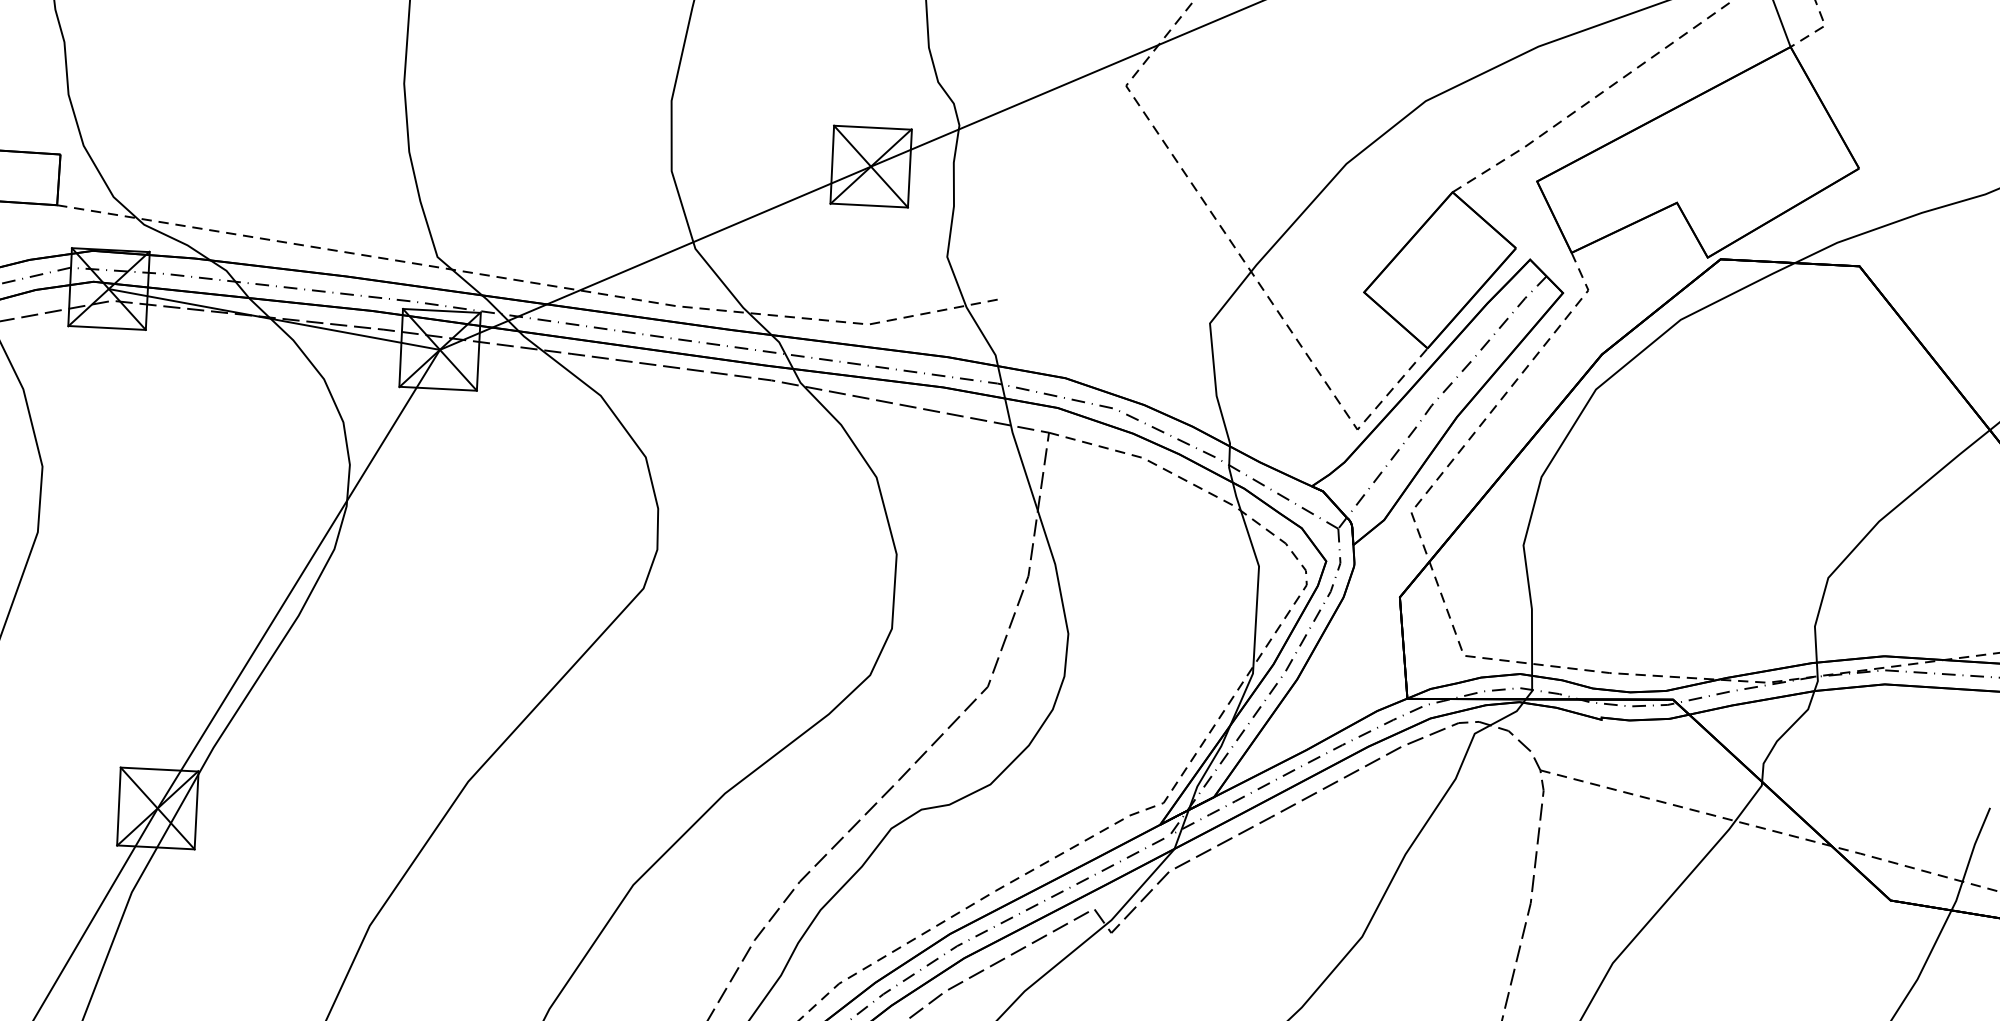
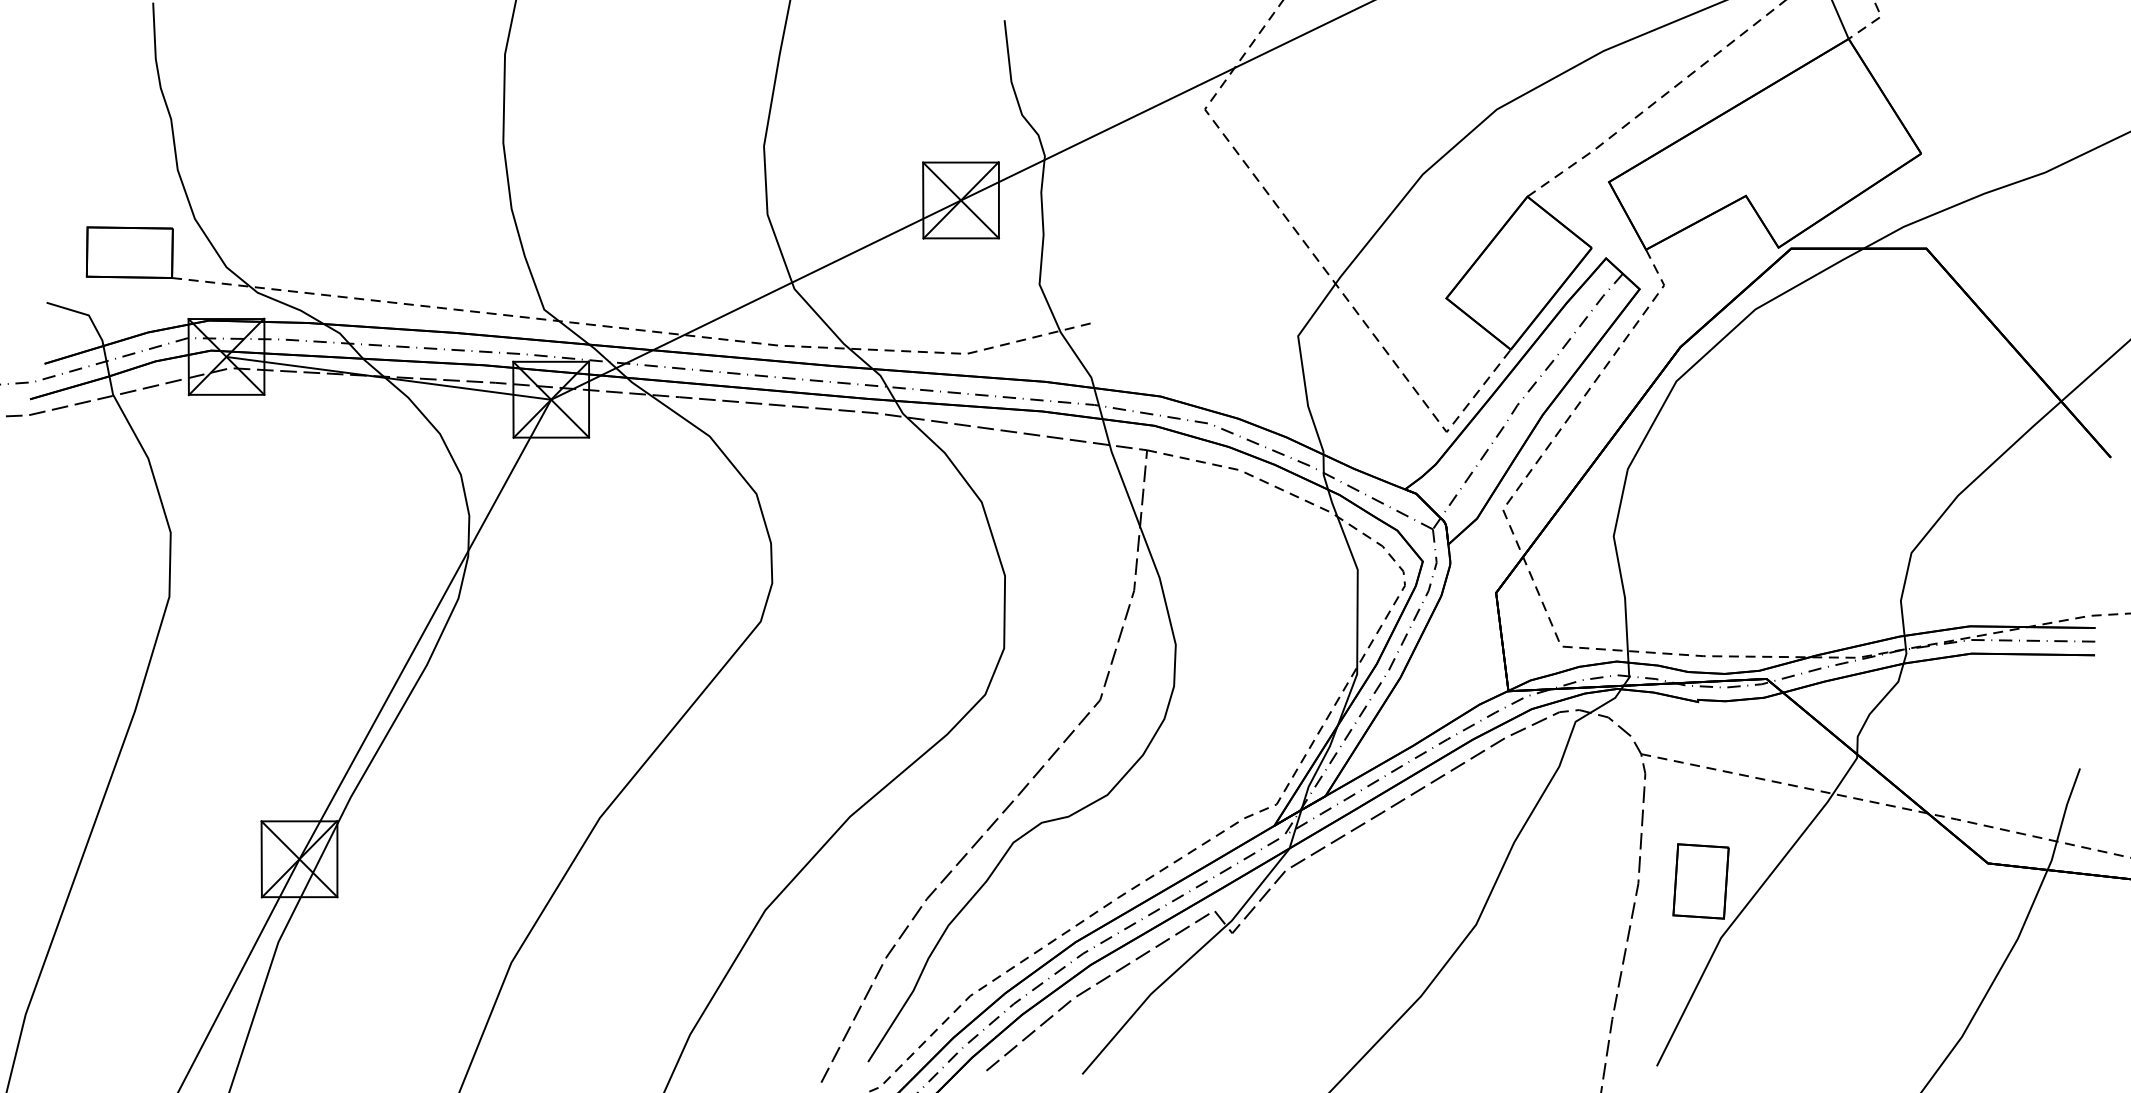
part: (1594, 904) -> (1700, 881), added

